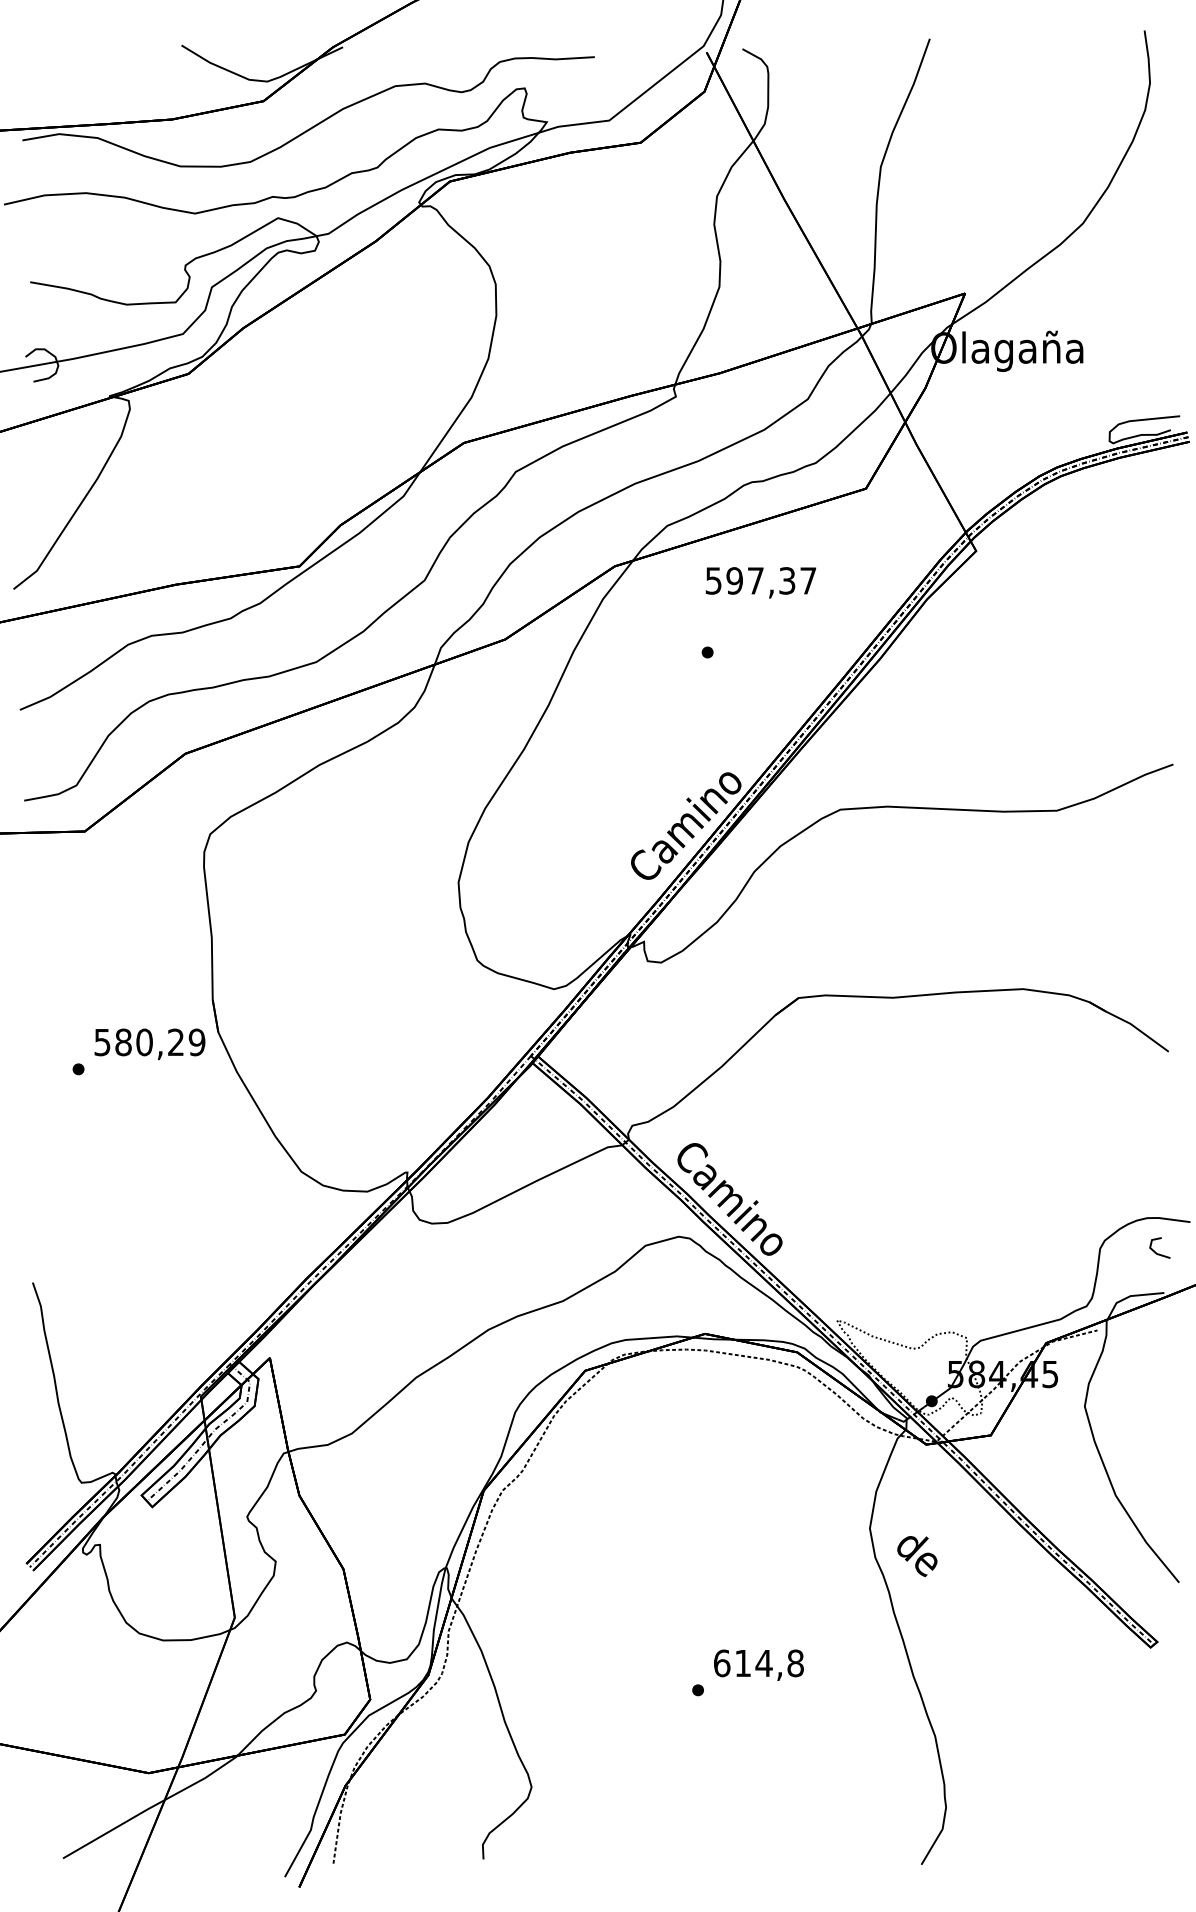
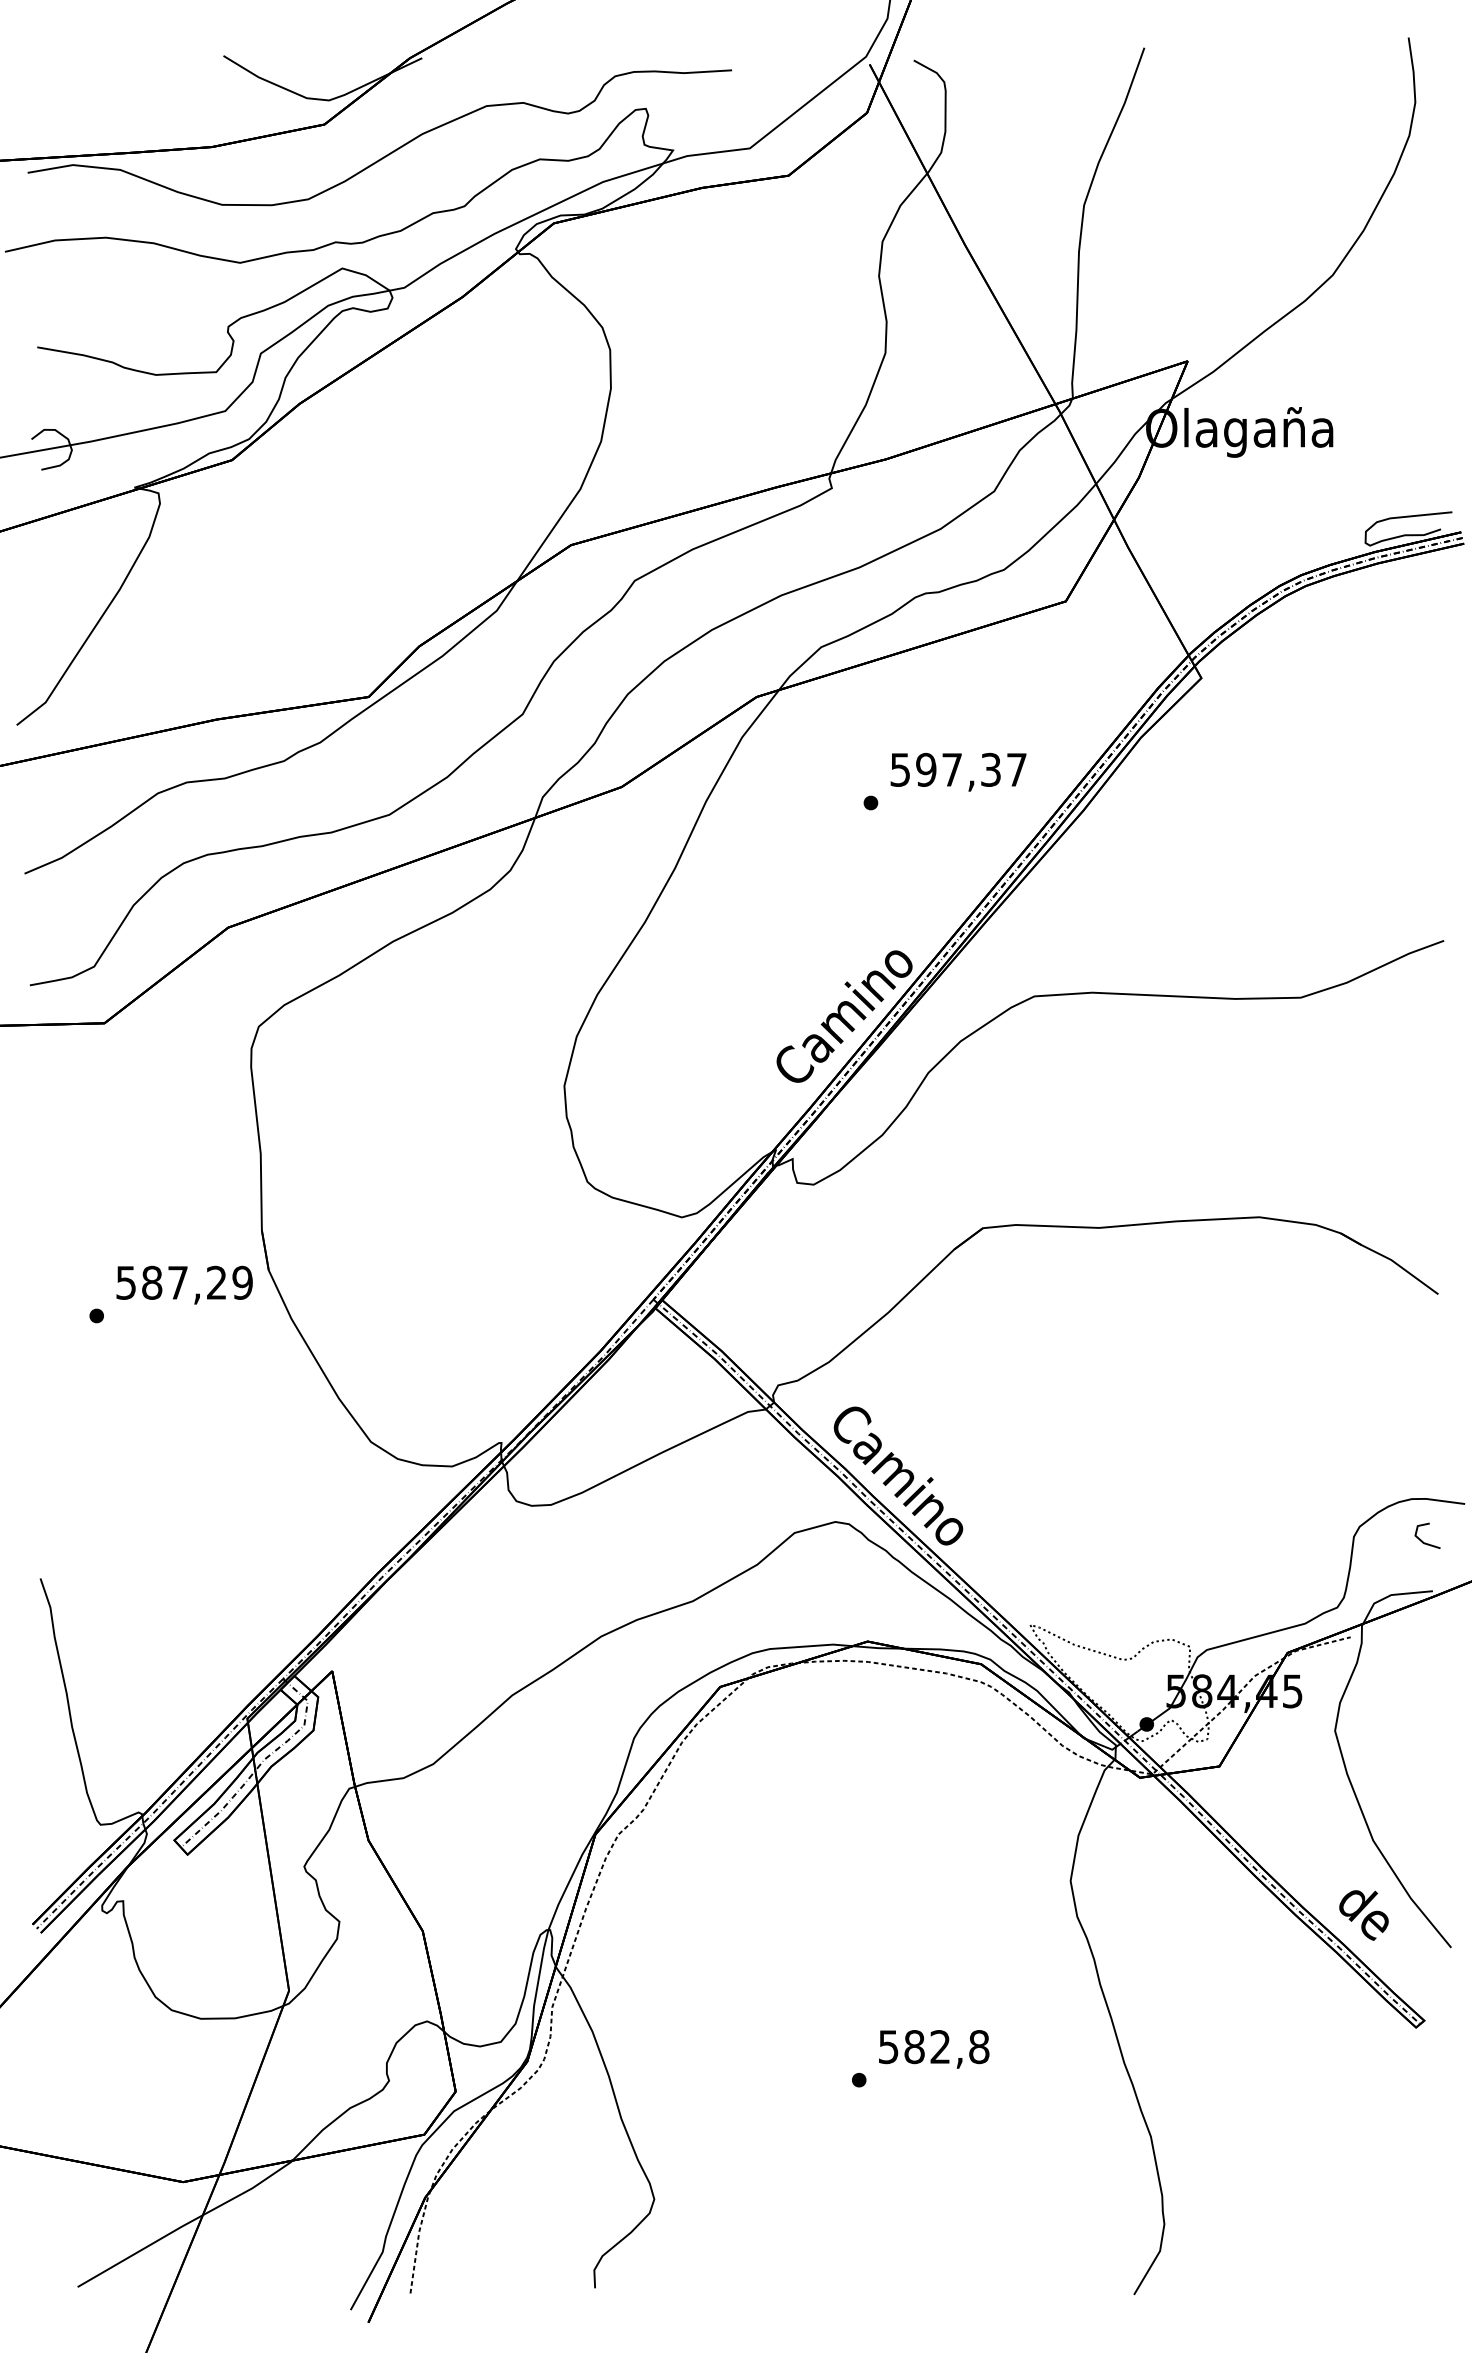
text: (760, 582) -> (958, 771), moved
text: (144, 1042) -> (177, 1282), 580,29 -> 587,29
text: (916, 1556) -> (1363, 1915), moved
text: (743, 1663) -> (914, 2047), 614,8 -> 582,8

